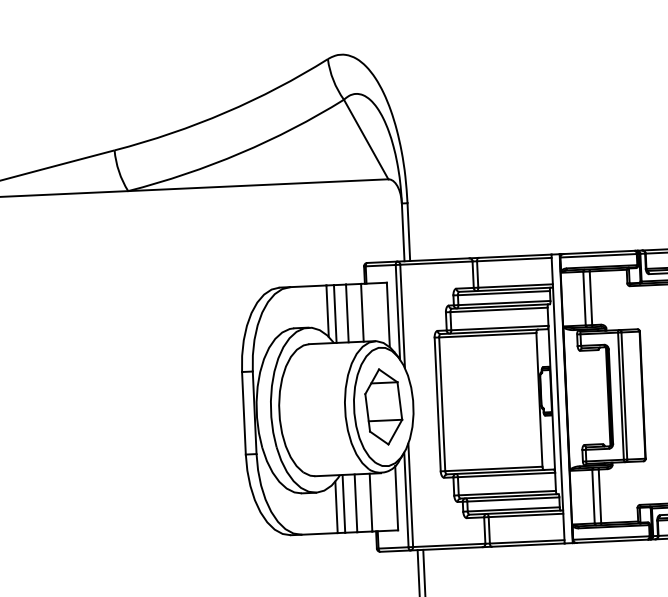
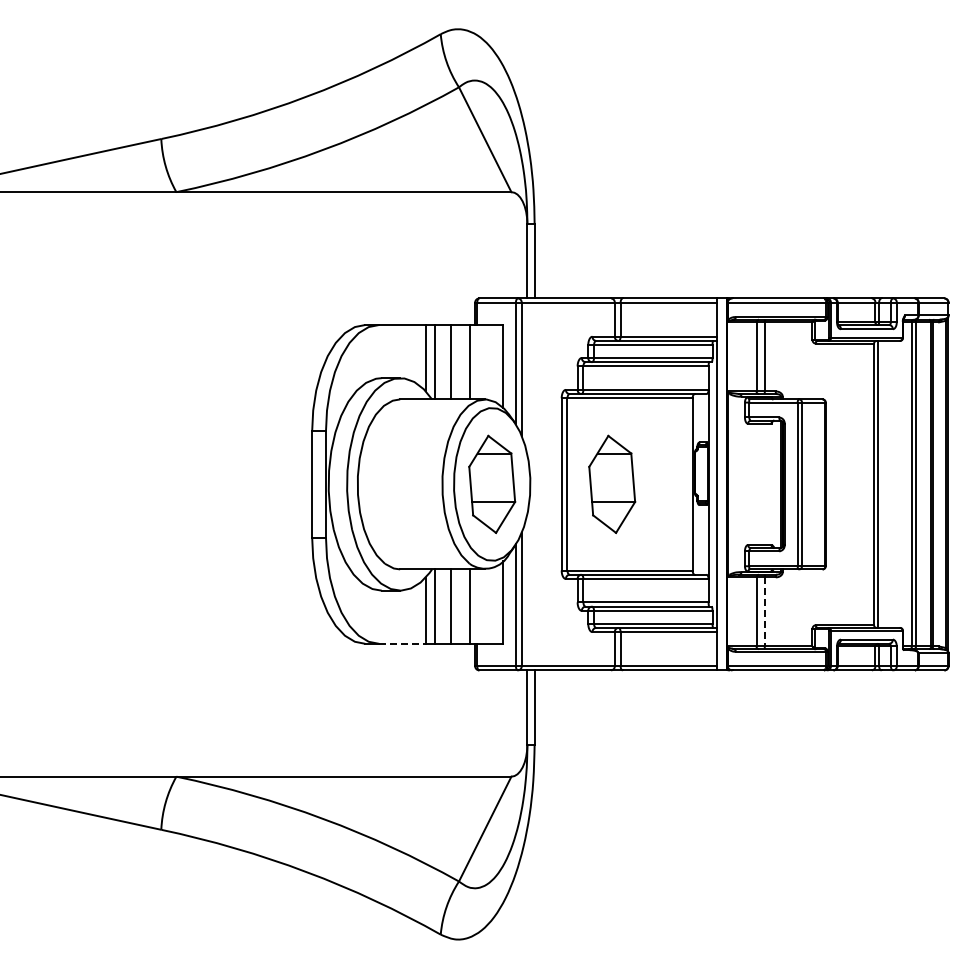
part: (477, 401) -> (612, 483), added
line: (599, 496) -> (764, 611), solid -> dashed
line: (319, 533) -> (402, 643), solid -> dashed

